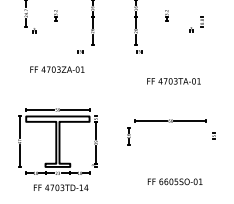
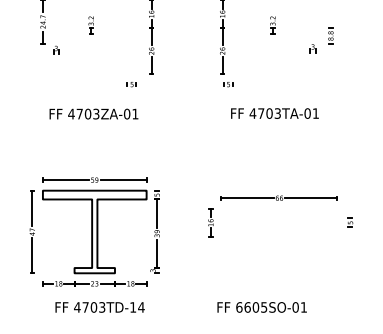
text: (173, 81) -> (274, 113), moved
text: (174, 181) -> (261, 306), moved

